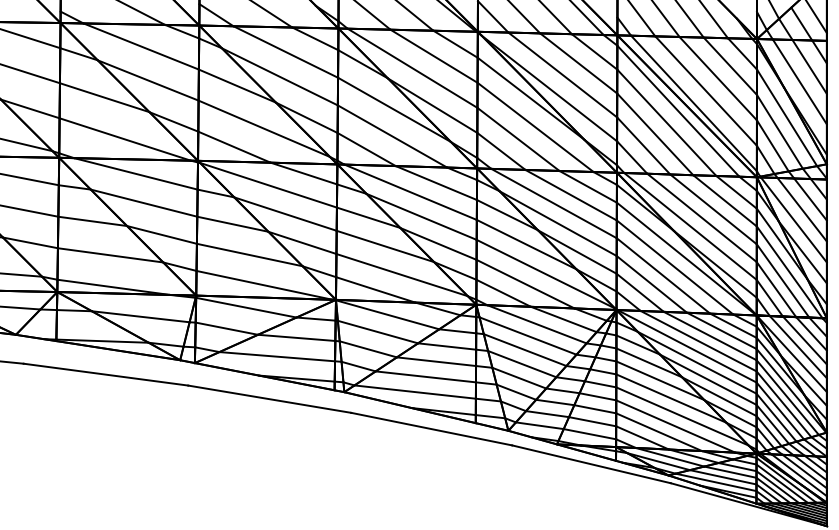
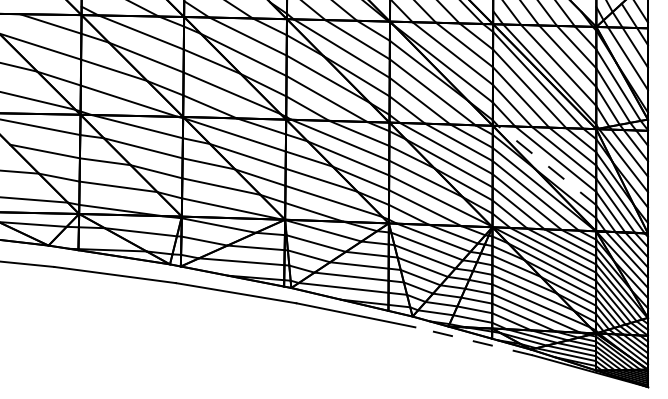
line: (690, 226) -> (547, 165), solid -> dashed
line: (590, 464) -> (473, 341), solid -> dashed

